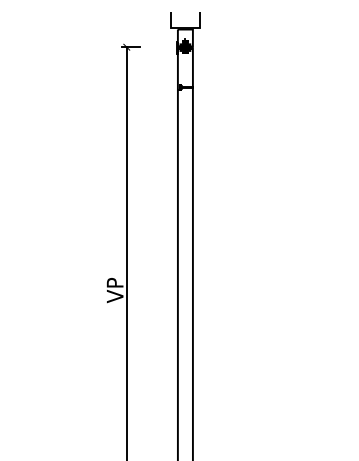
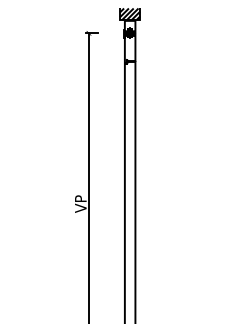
hatch: (185, 19) -> (130, 13), added

